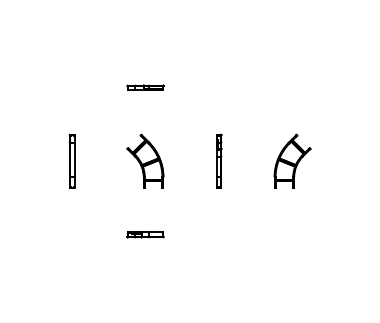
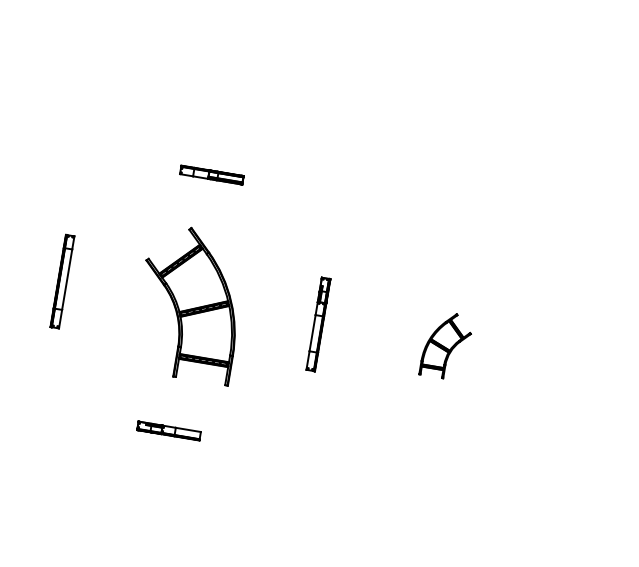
part: (145, 160) -> (190, 301), size x1.6
part: (292, 160) -> (446, 344), size x0.7

